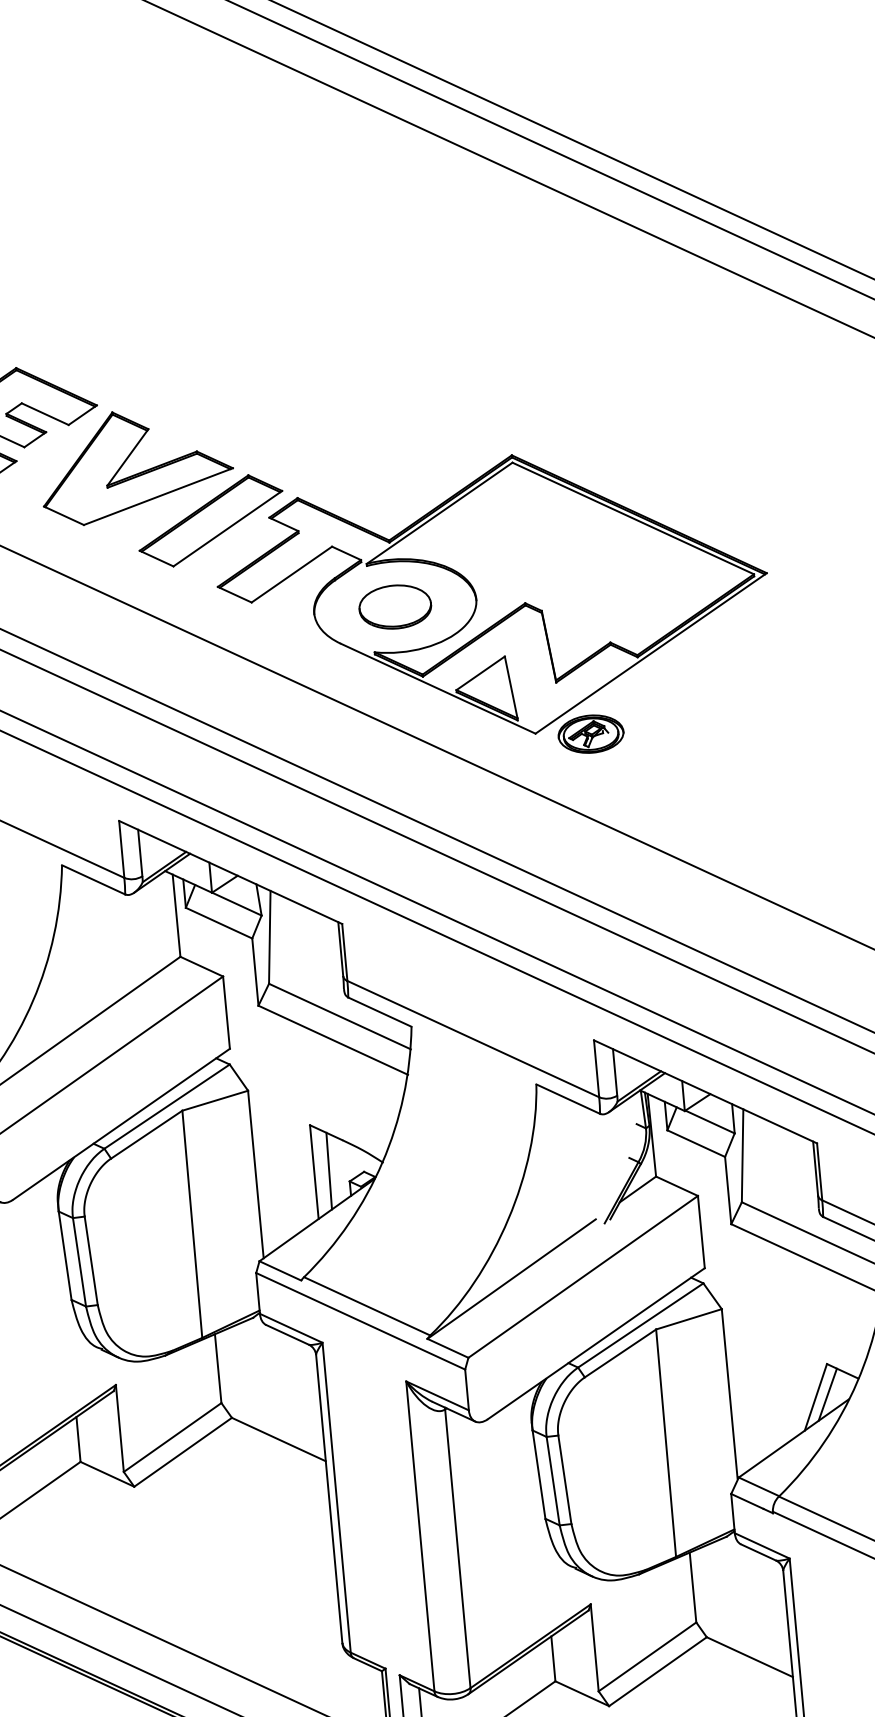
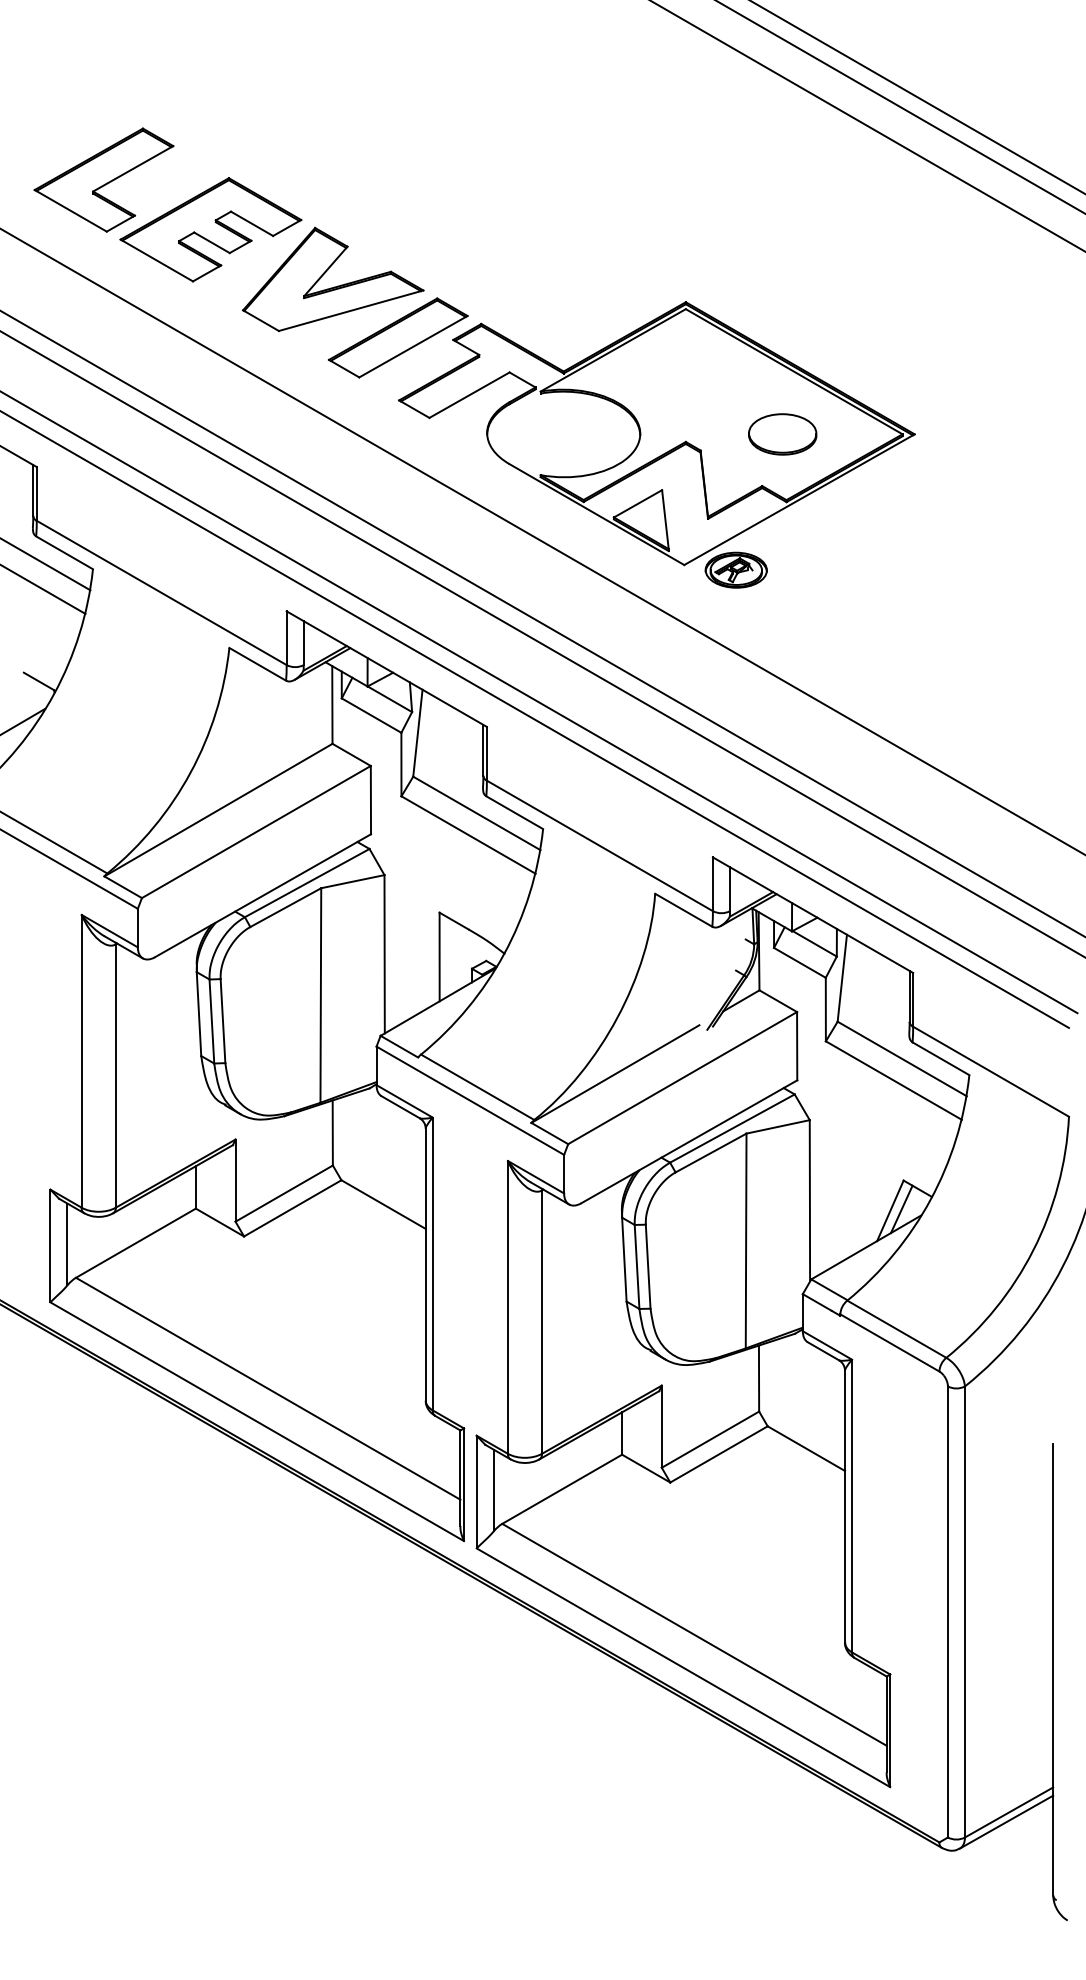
part: (395, 607) -> (782, 434), moved
line: (329, 1171) -> (453, 957), removed

